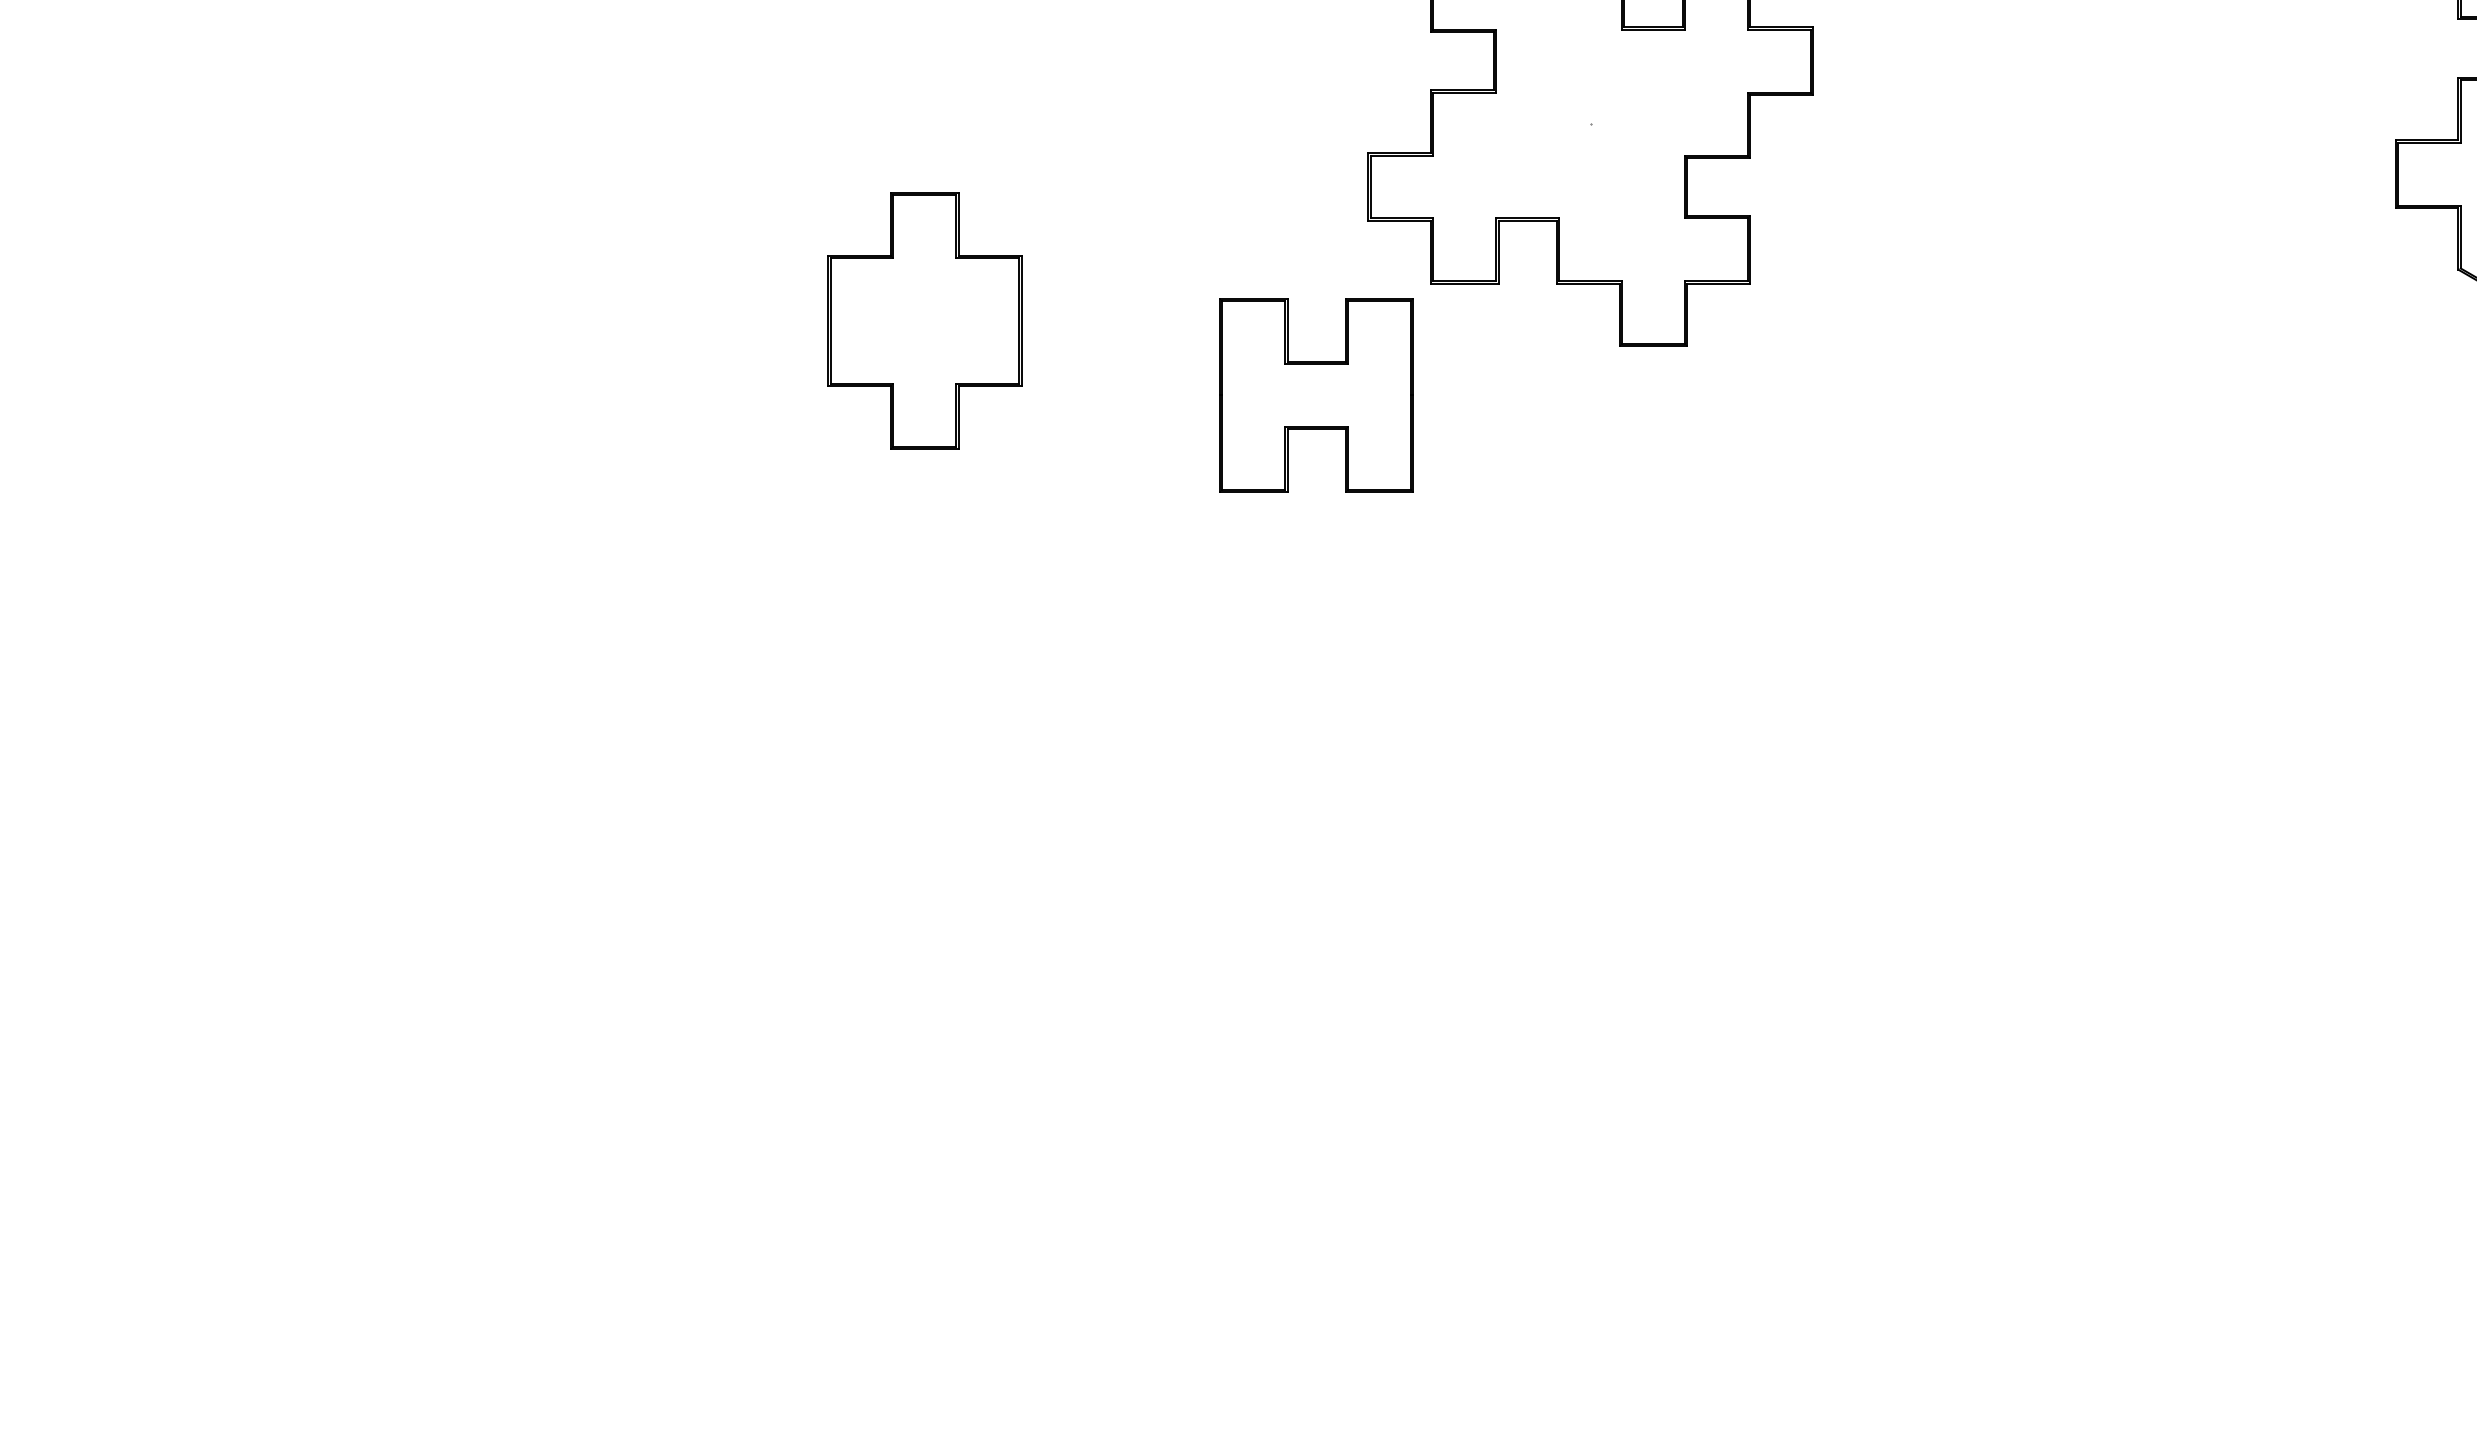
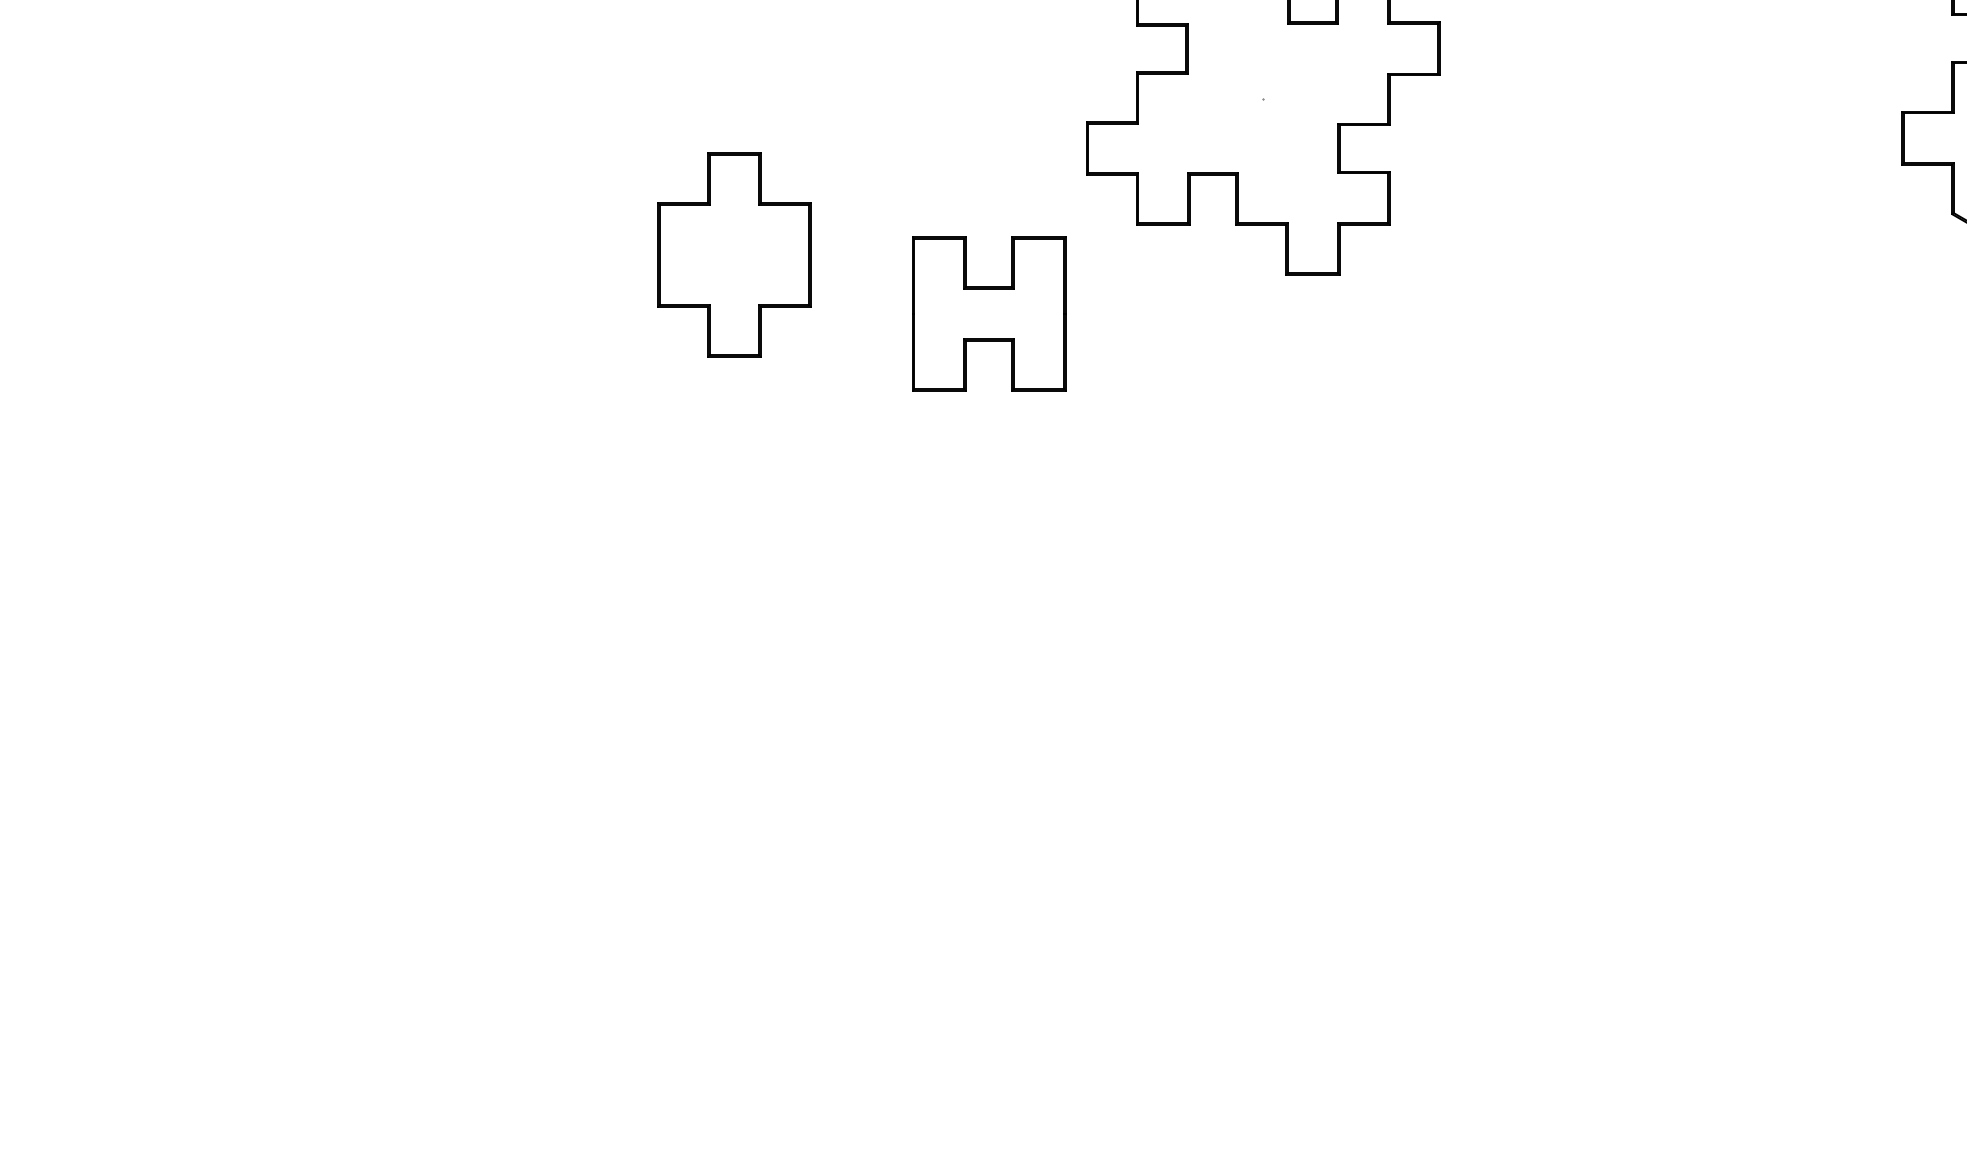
part: (1316, 395) -> (989, 314), moved

